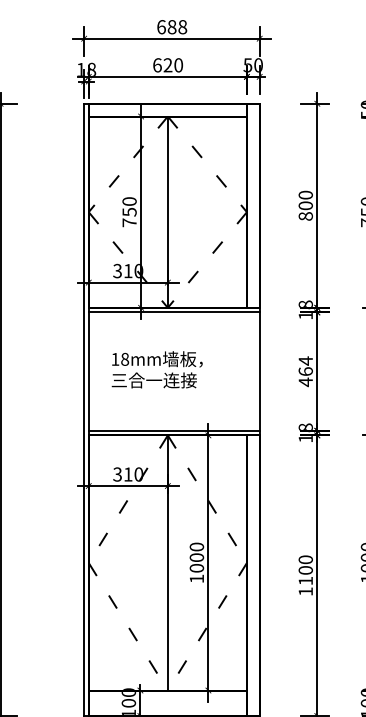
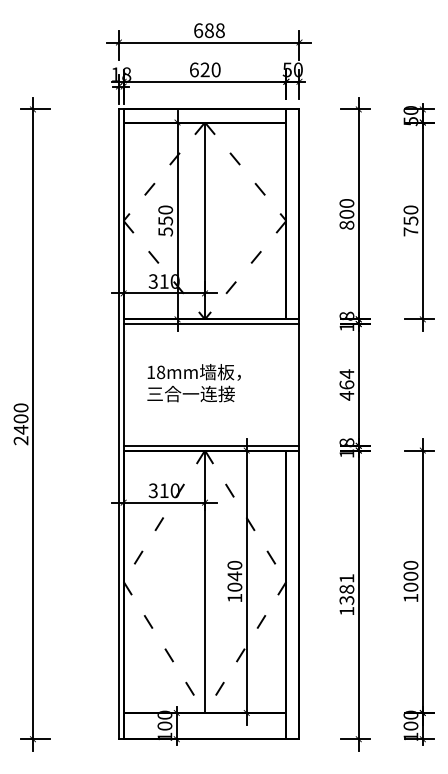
text: (129, 222) -> (165, 231), 750 -> 550
text: (196, 557) -> (234, 576), 1000 -> 1040
text: (305, 570) -> (346, 589), 1100 -> 1381

